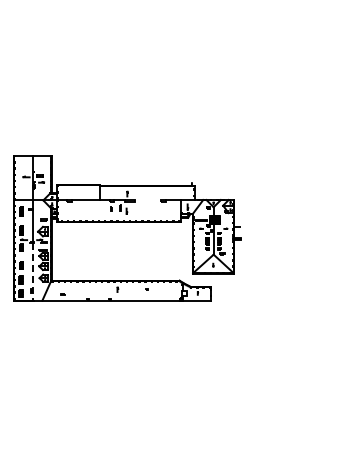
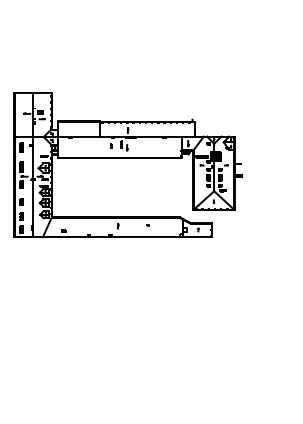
line: (148, 200) -> (149, 137), added
line: (32, 272) -> (33, 209), dashed -> solid

